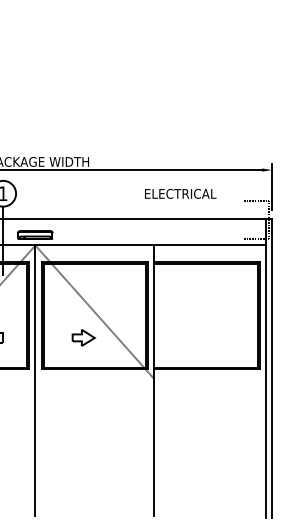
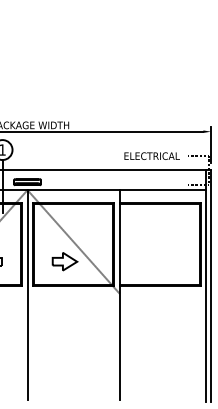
text: (179, 193) -> (151, 155), moved
part: (83, 337) -> (64, 261), size x1.43

